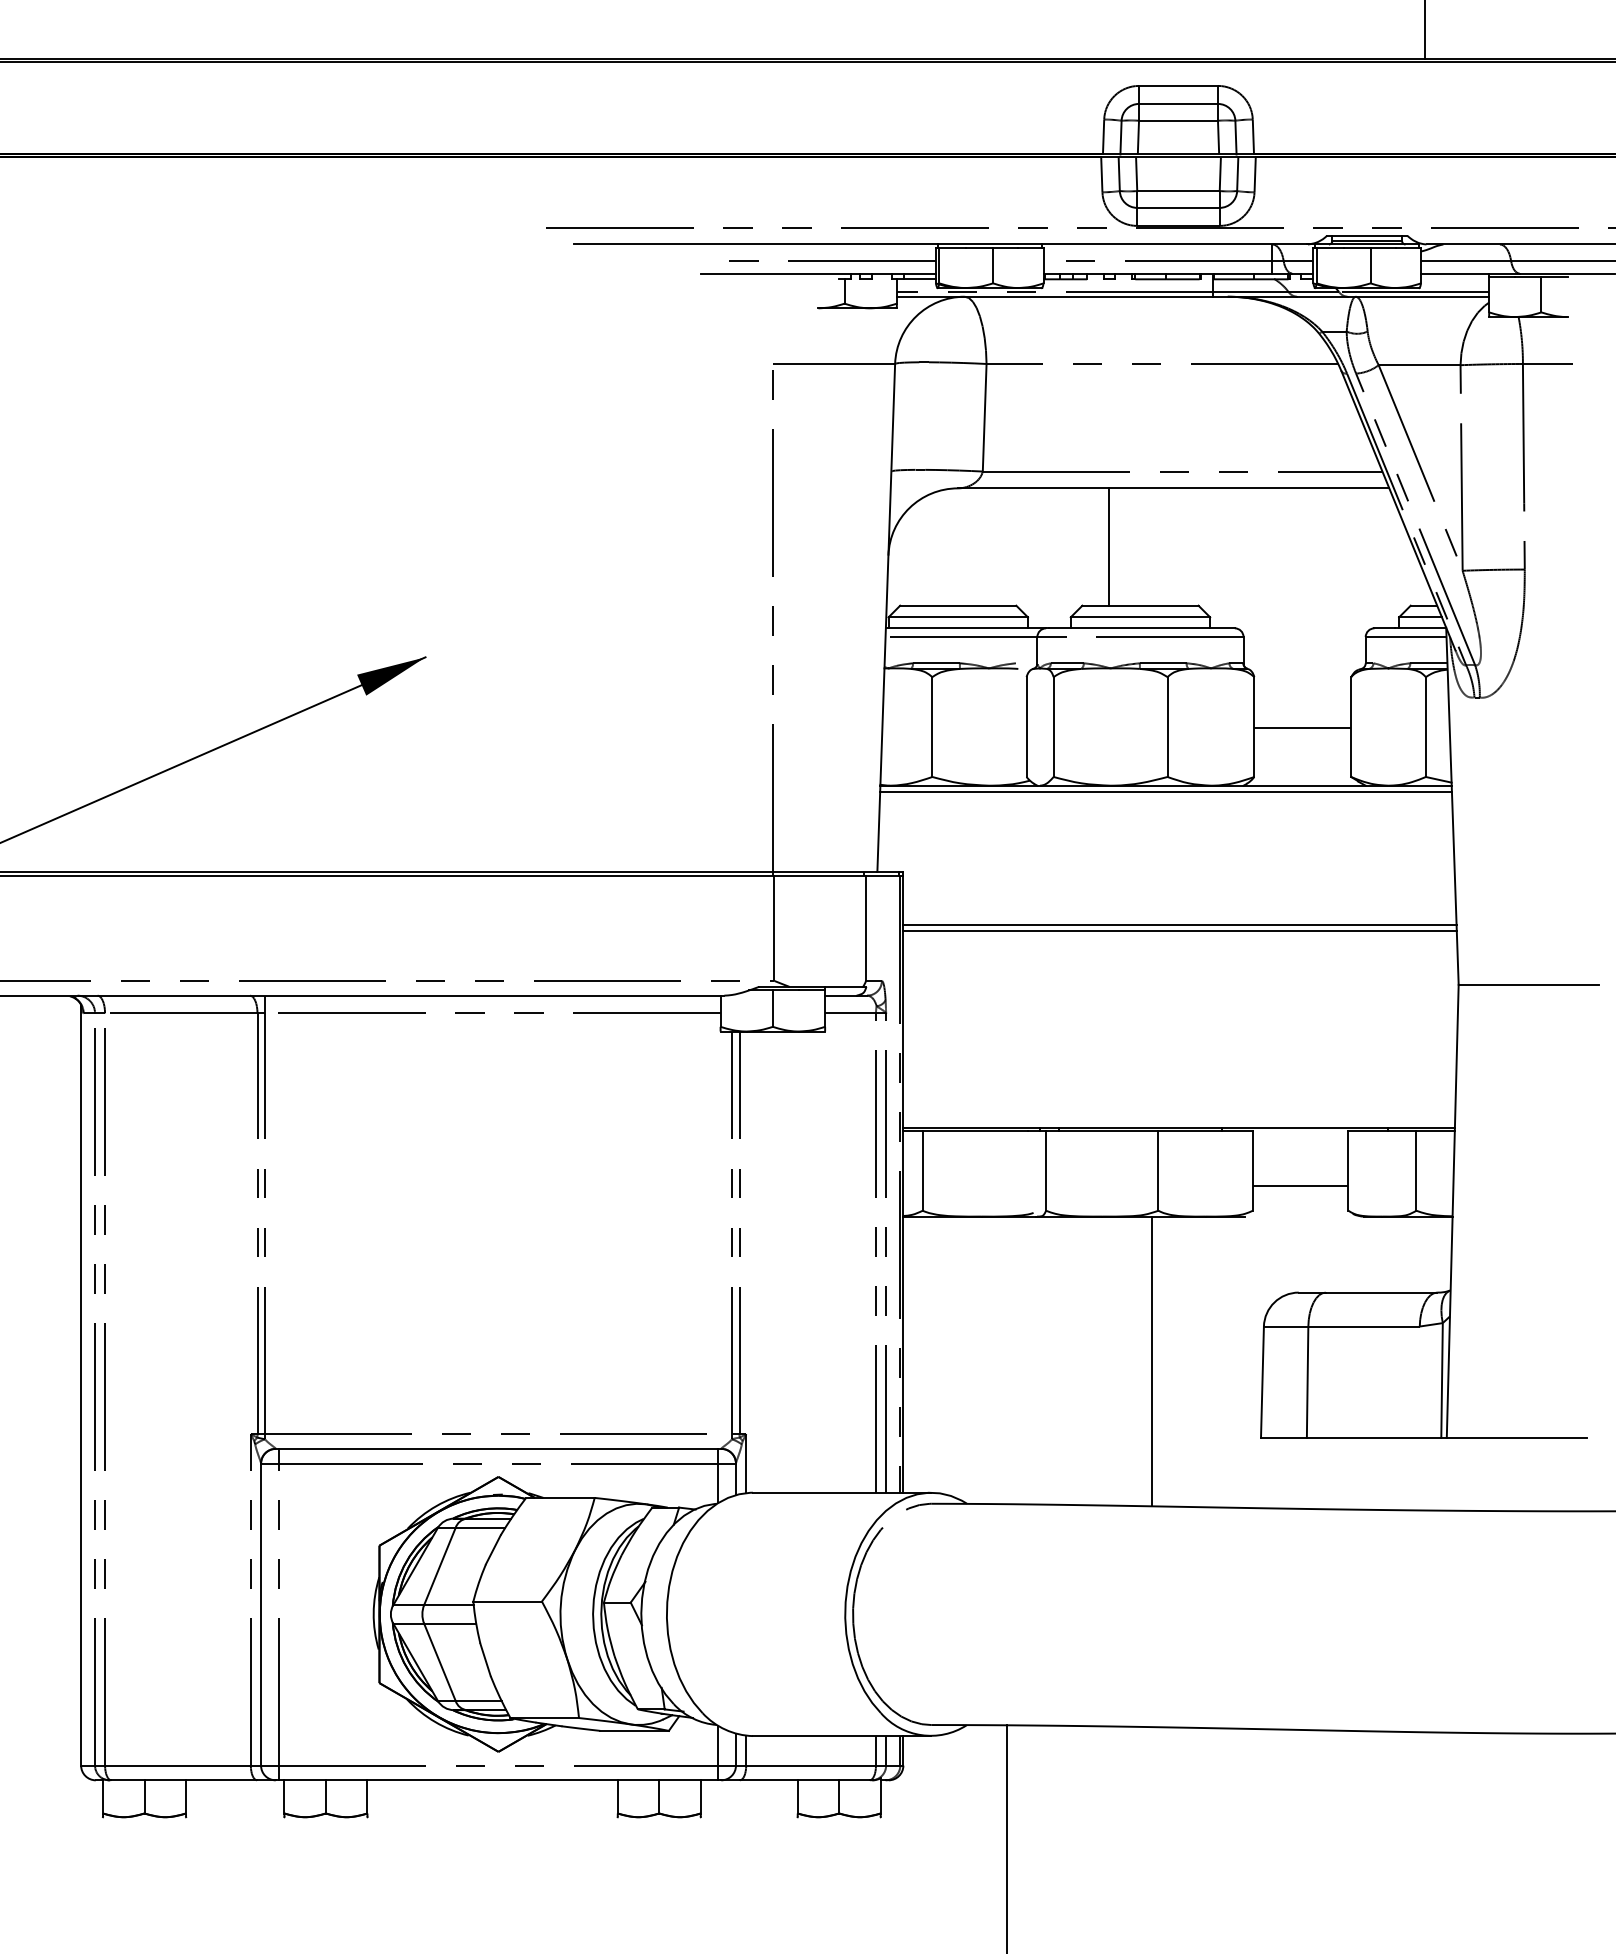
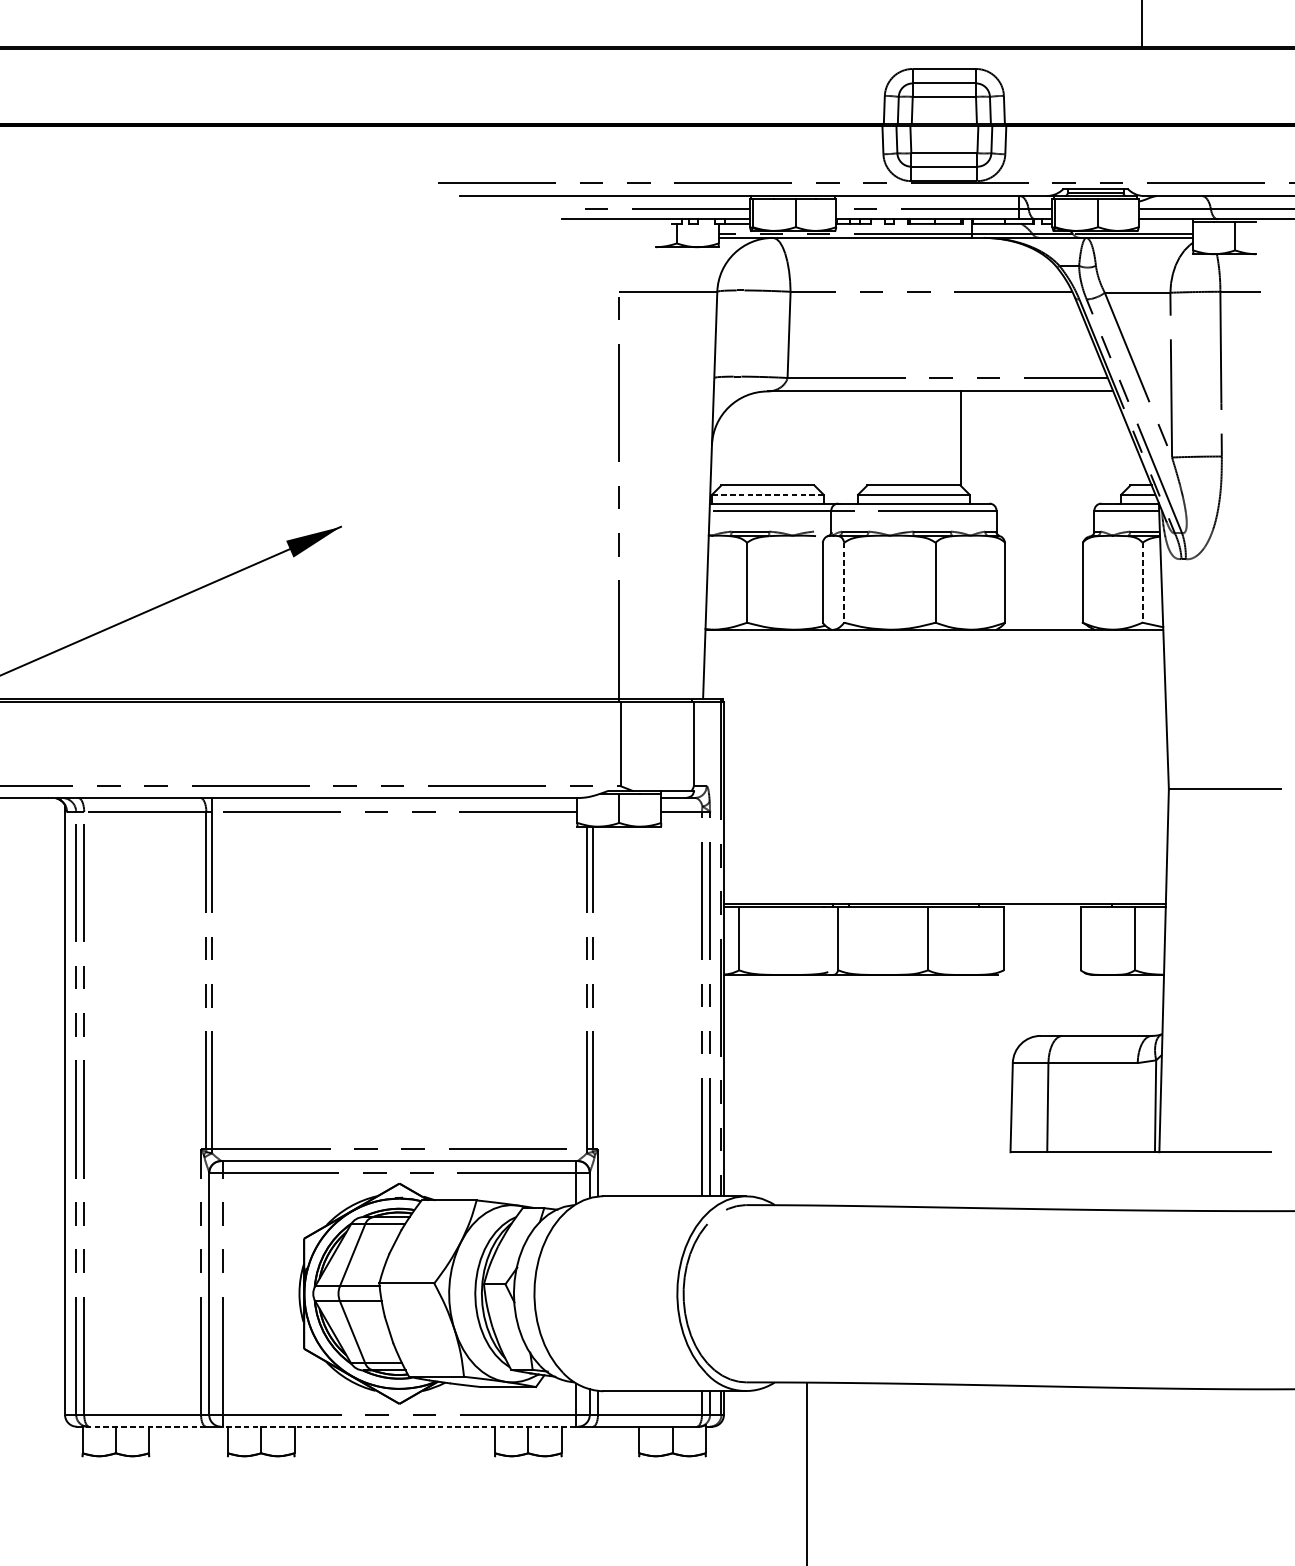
line: (1108, 546) -> (961, 438), moved
line: (958, 617) -> (768, 494), solid -> dashed
line: (1053, 727) -> (844, 583), solid -> dashed
line: (1302, 727) -> (1043, 583), removed
line: (1425, 727) -> (1142, 583), solid -> dashed
line: (1165, 791) -> (933, 634), removed
line: (1179, 925) -> (945, 741), removed
line: (1179, 930) -> (945, 745), removed
line: (1300, 1186) -> (1042, 950), removed
line: (1152, 1361) -> (923, 1091), removed
line: (184, 1780) -> (147, 1426), solid -> dashed
line: (498, 1780) -> (399, 1426), solid -> dashed

